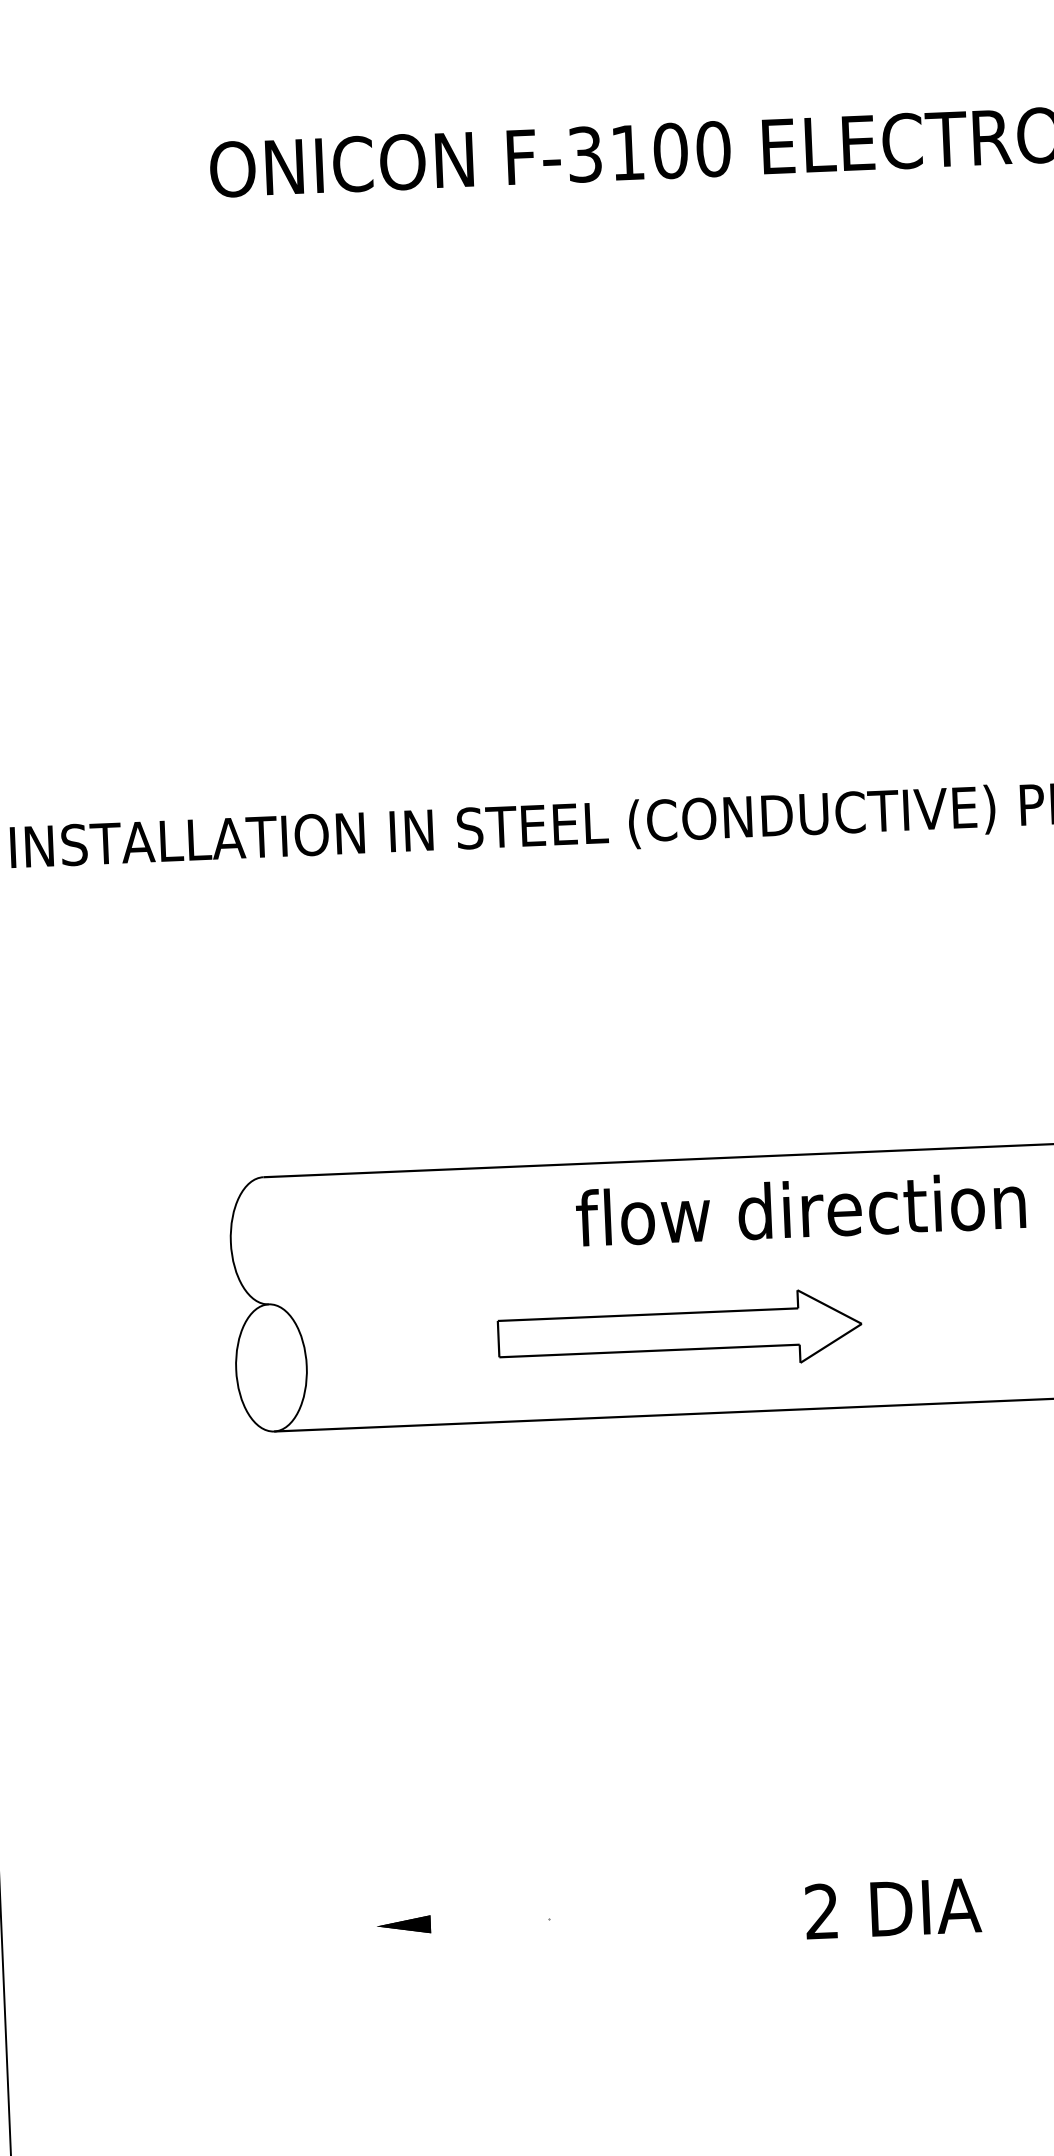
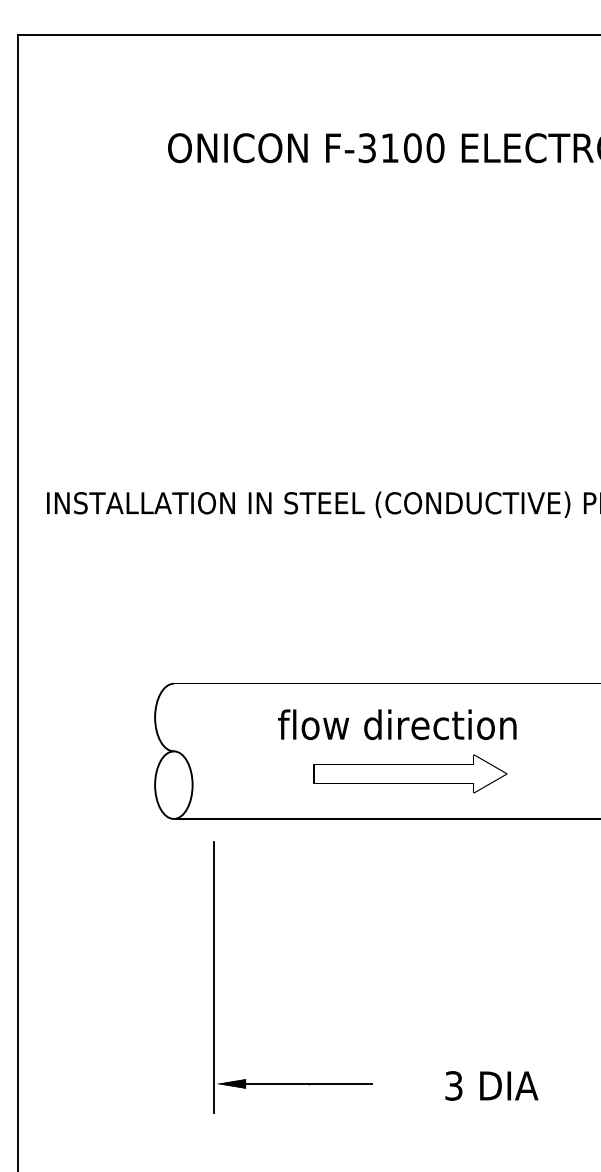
text: (801, 1208) -> (397, 724), moved
part: (680, 1330) -> (410, 773), moved
line: (363, 1724) -> (214, 976), added
text: (821, 1910) -> (453, 1085), 2 -> 3
line: (548, 1918) -> (308, 1083), added

